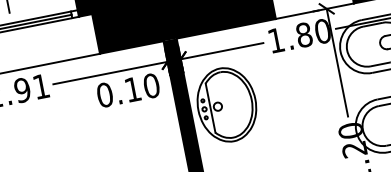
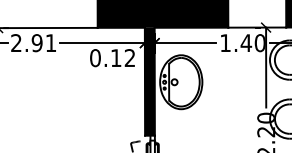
text: (304, 35) -> (246, 43), 1.80 -> 1.40
text: (150, 86) -> (129, 58), 0.10 -> 0.12

